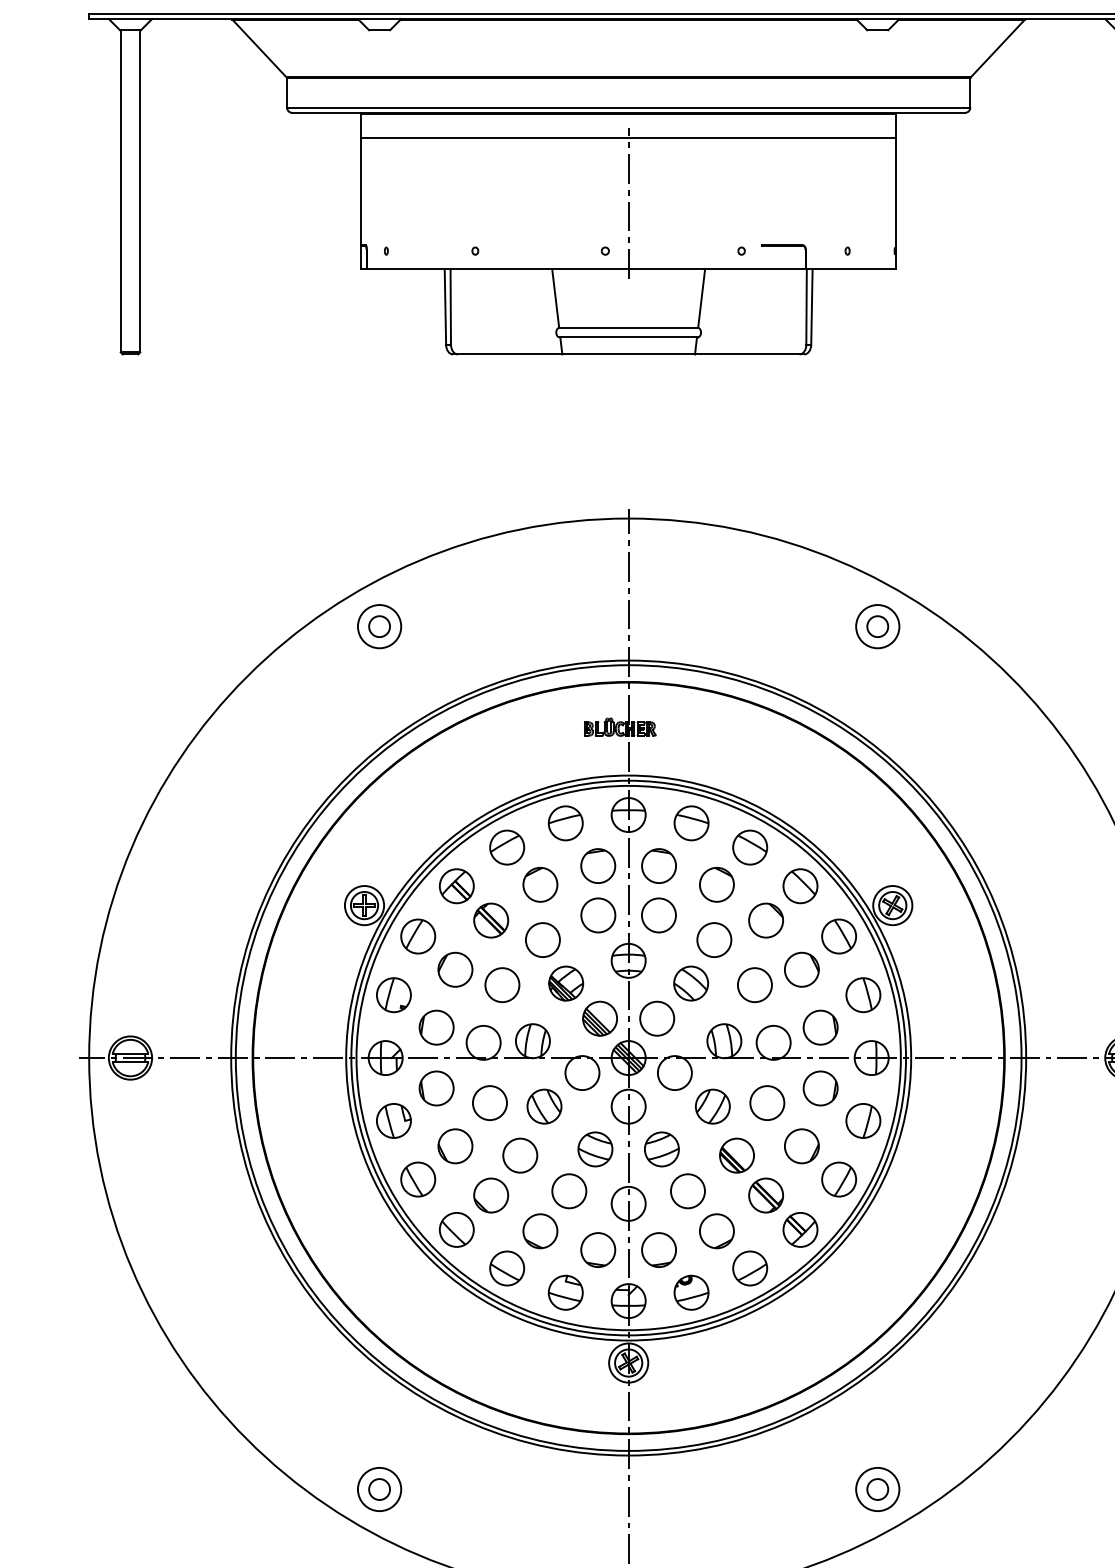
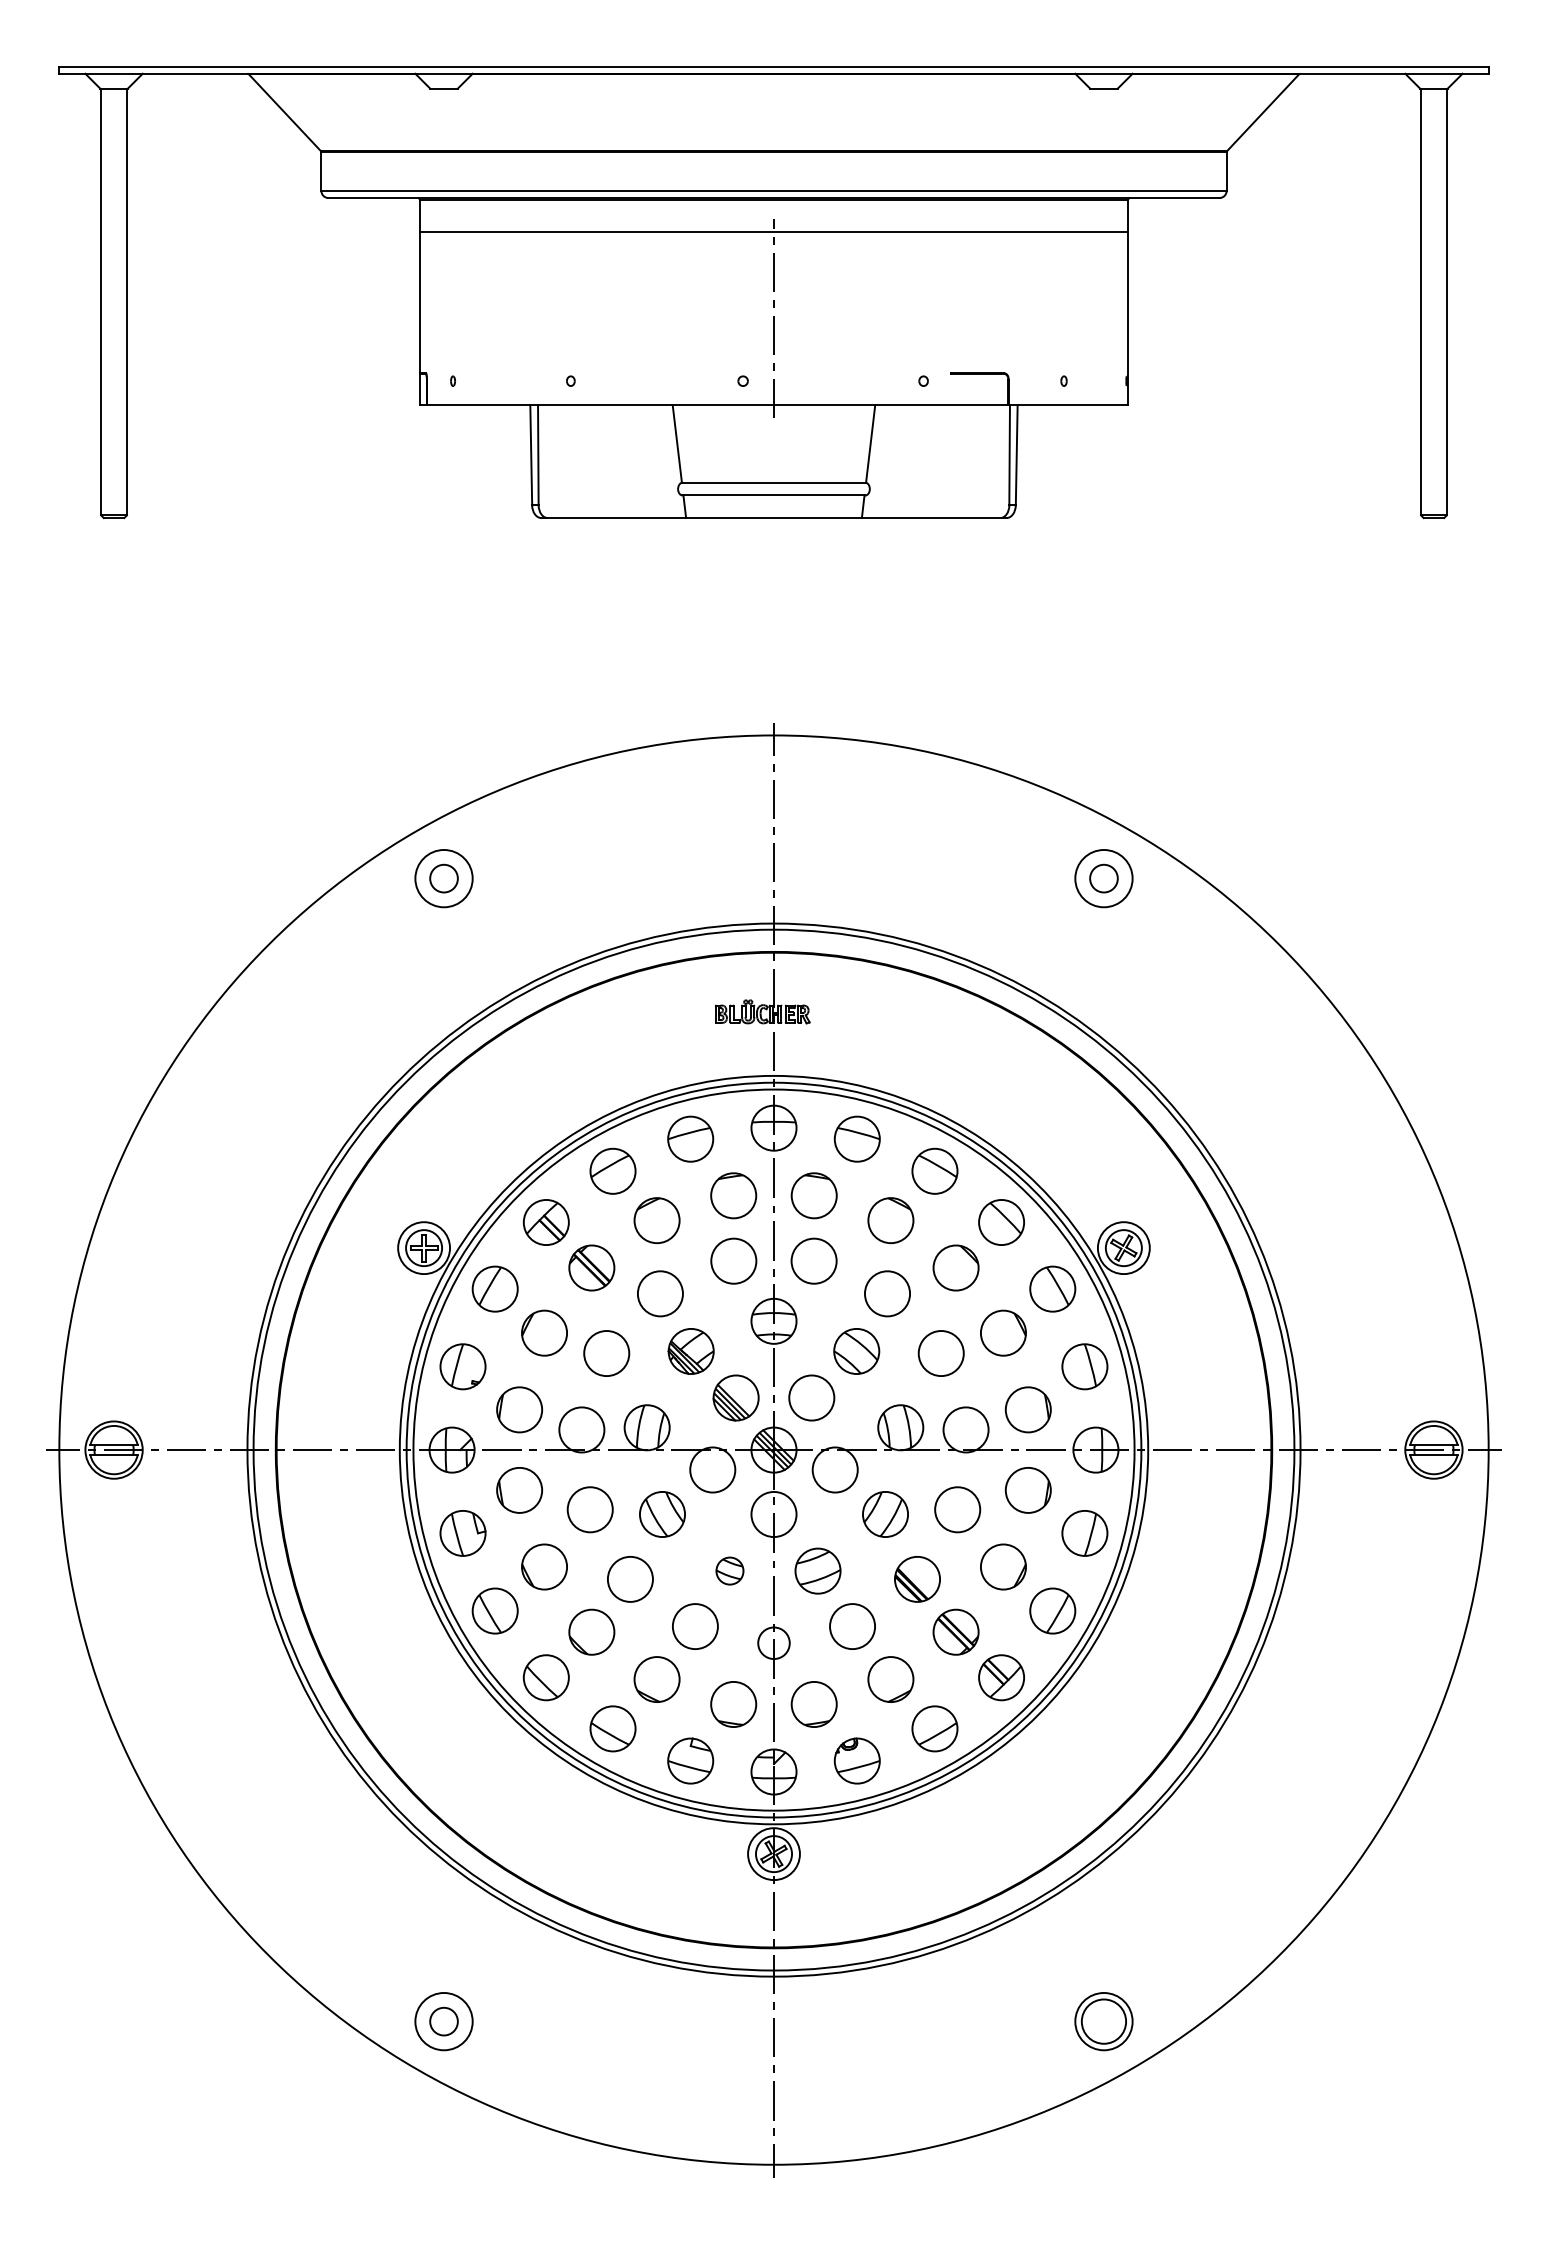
part: (595, 1148) -> (729, 1570), size x0.6
circle: (628, 1203) -> (773, 1642), size x0.7
circle: (877, 1489) -> (1103, 2021), size x1.6

